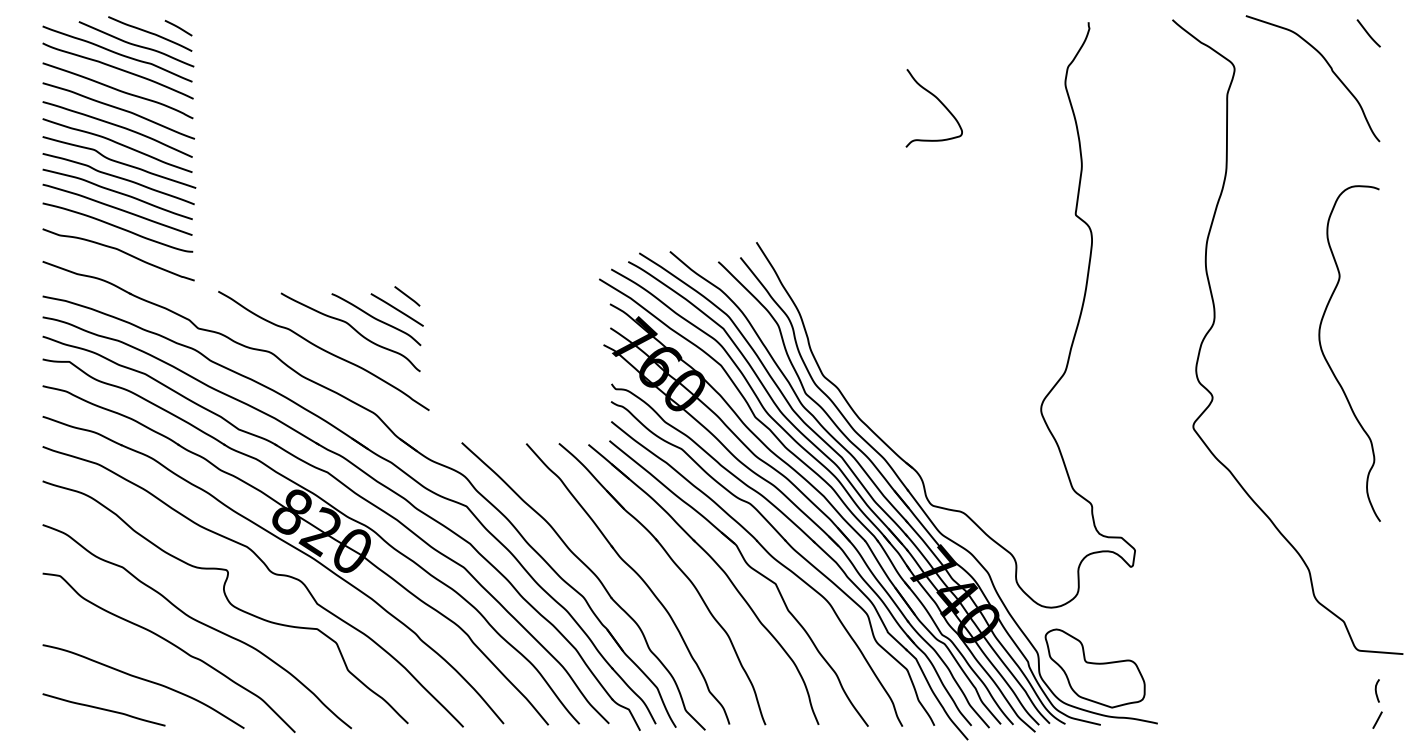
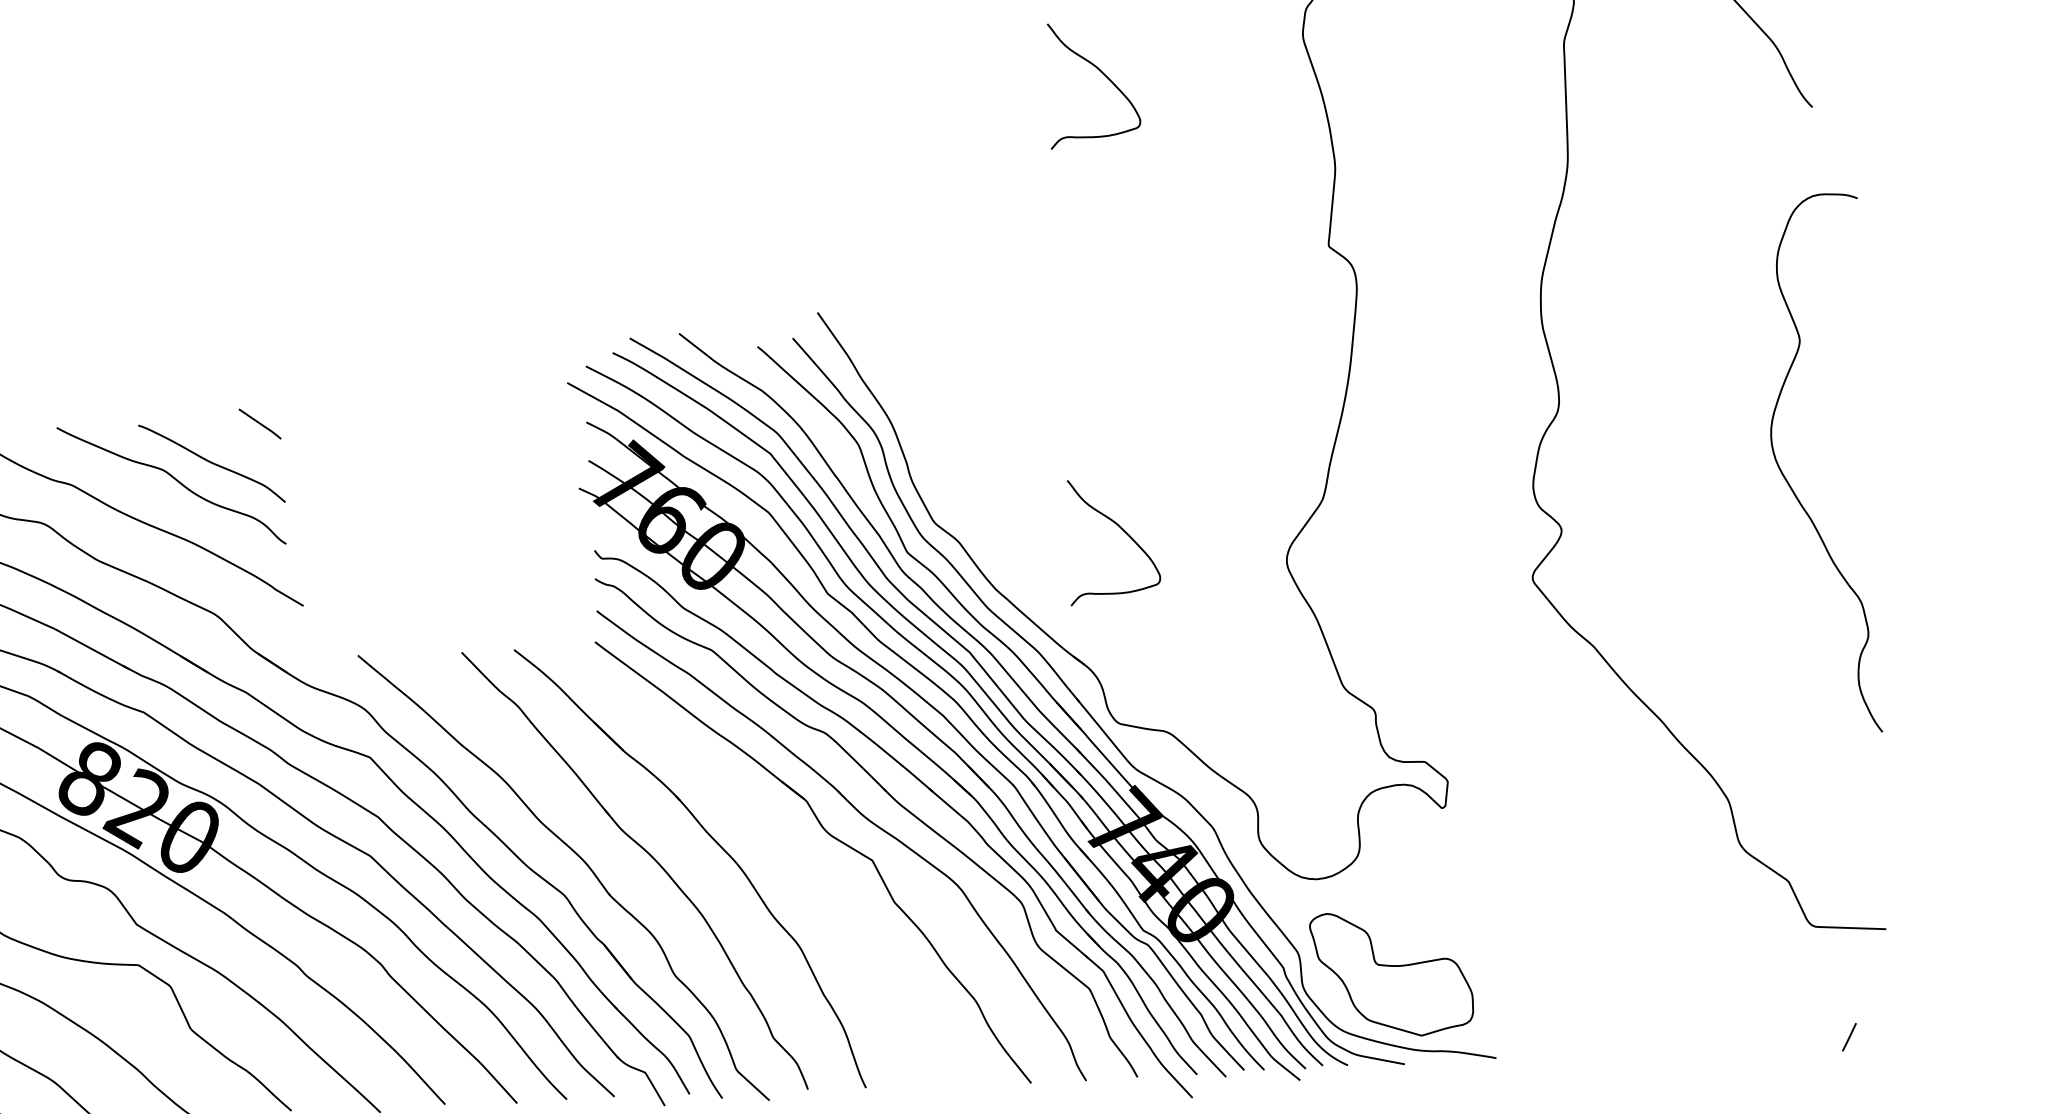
line: (396, 309) -> (243, 445), removed
curve: (1330, 365) -> (1791, 484), moved
curve: (940, 387) -> (1123, 533), added
part: (719, 568) -> (780, 839), removed
curve: (1376, 690) -> (1845, 989), removed

